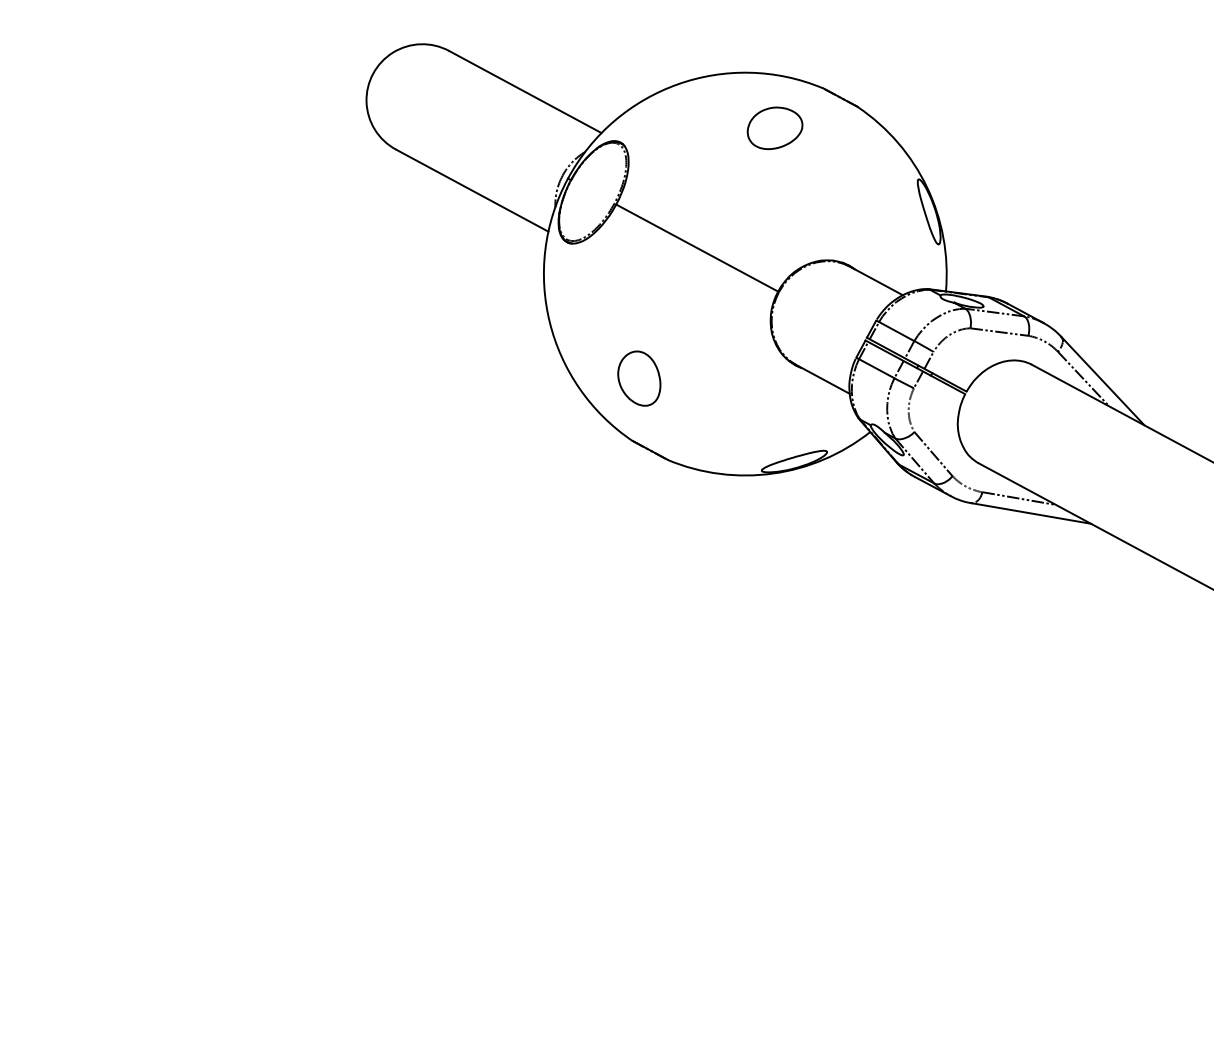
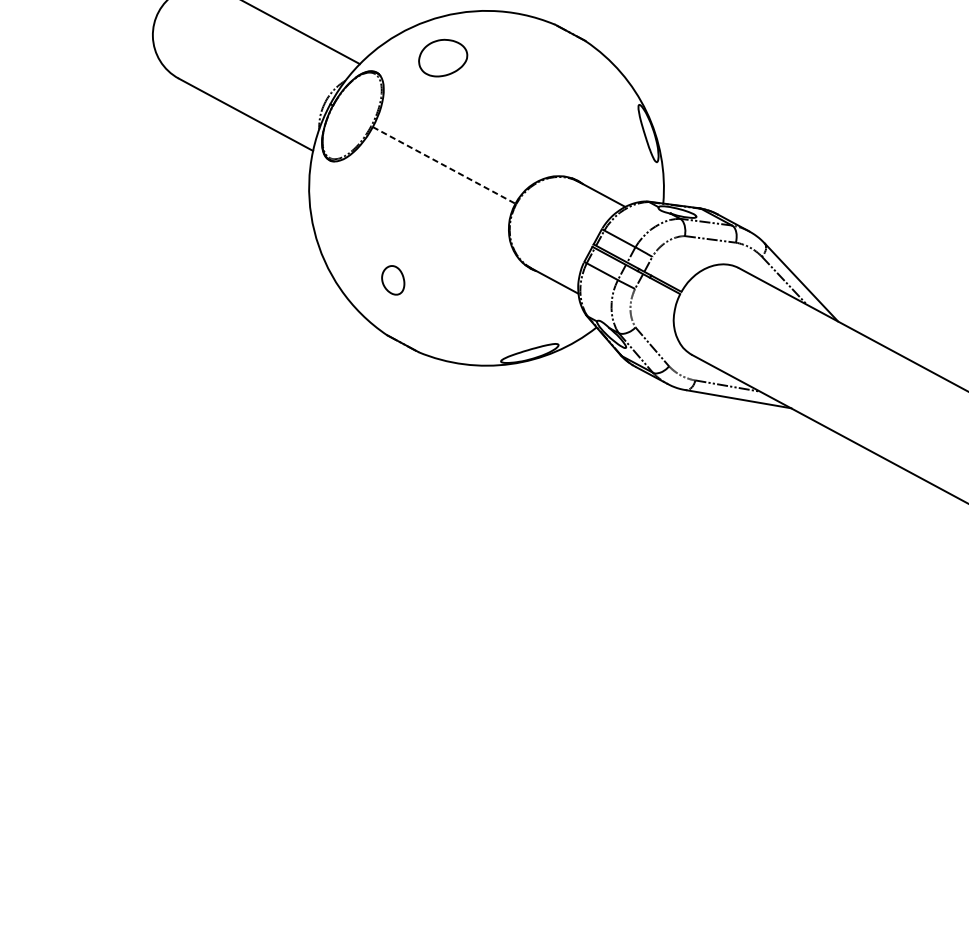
part: (774, 127) -> (442, 57), moved
line: (697, 248) -> (444, 165), solid -> dashed
part: (639, 378) -> (393, 280), size x0.6

